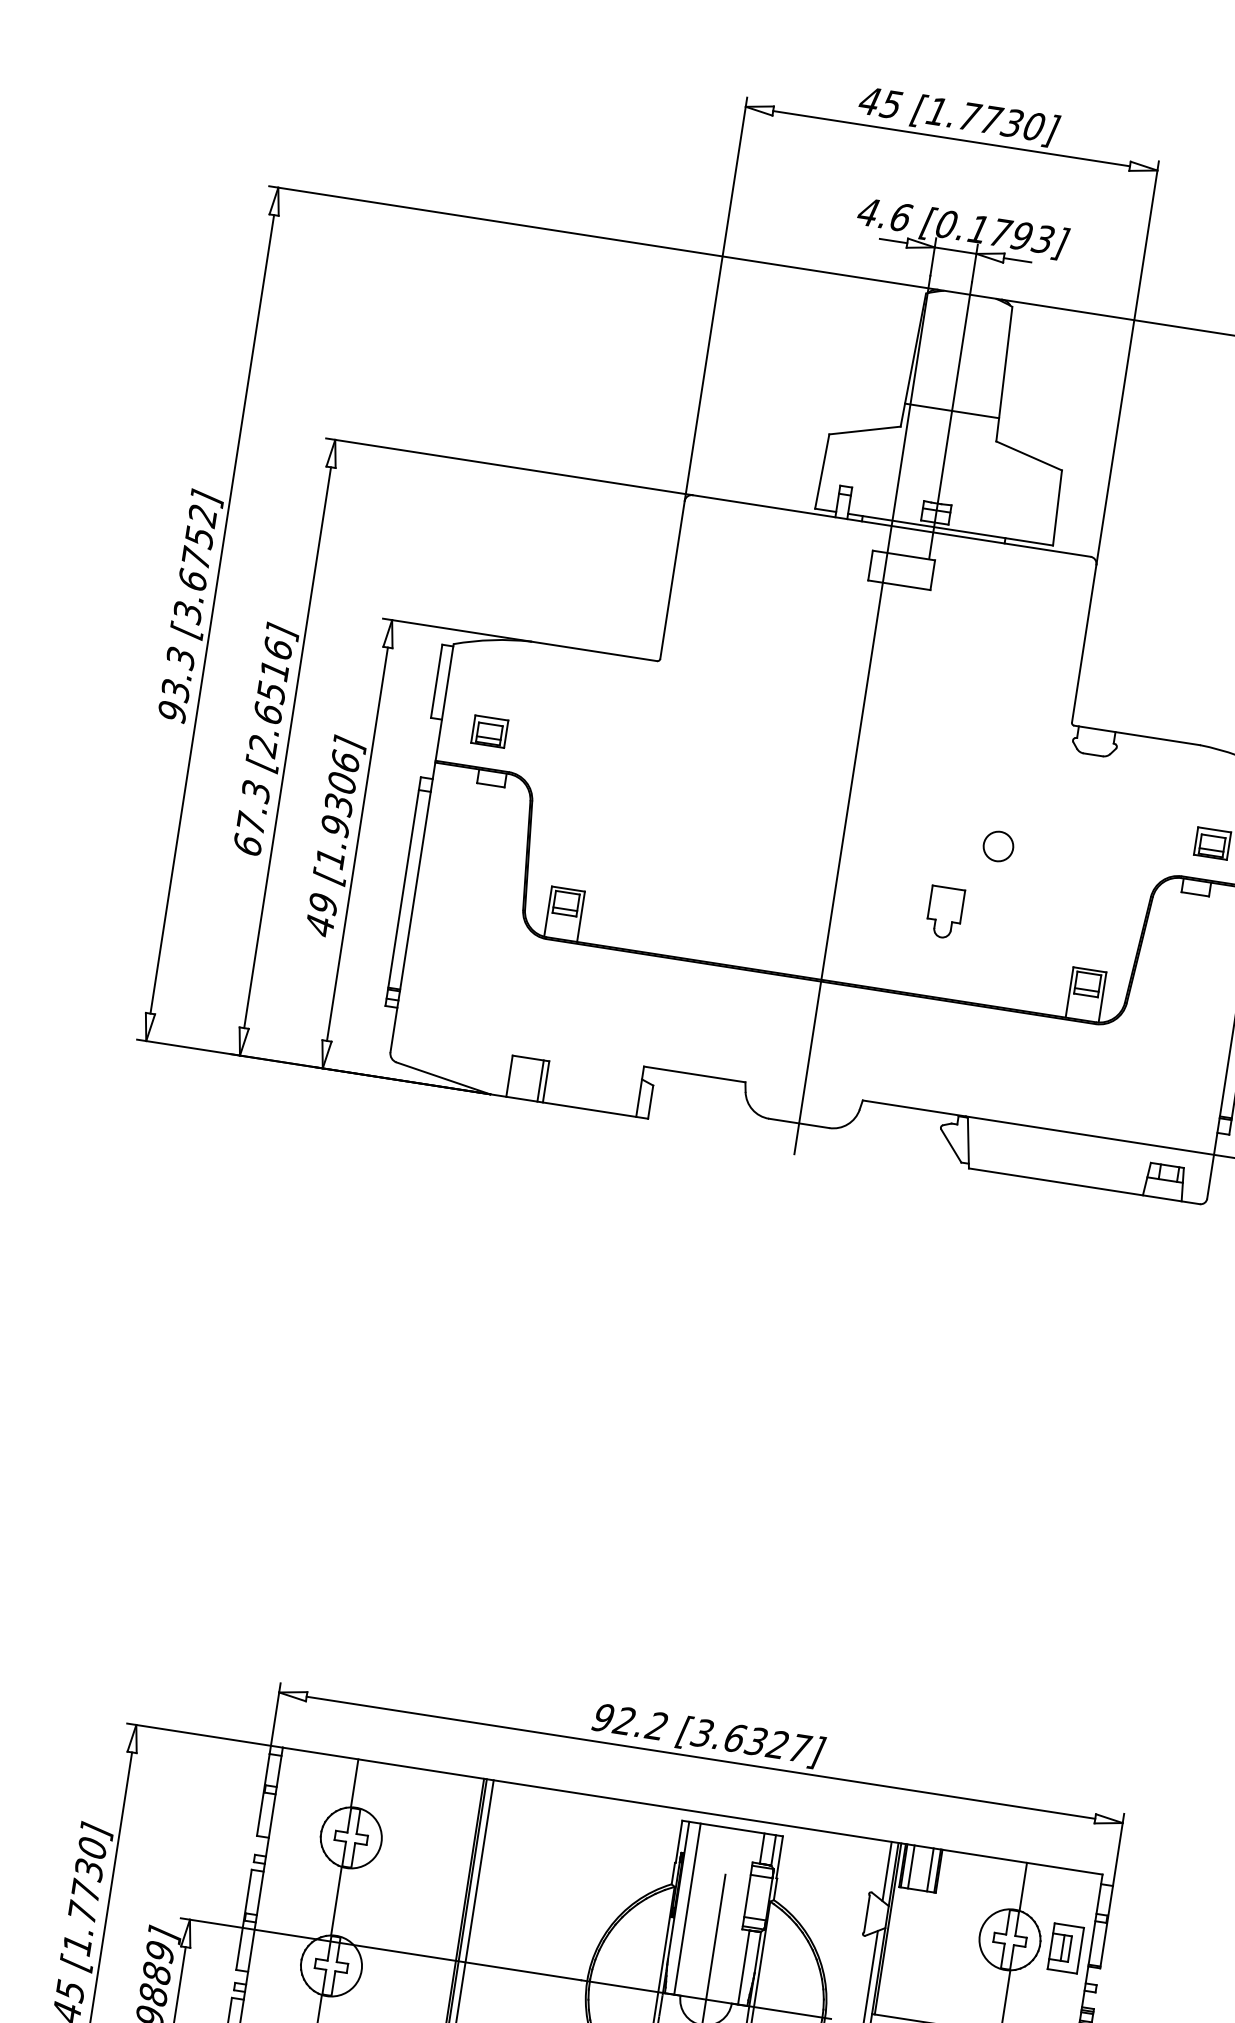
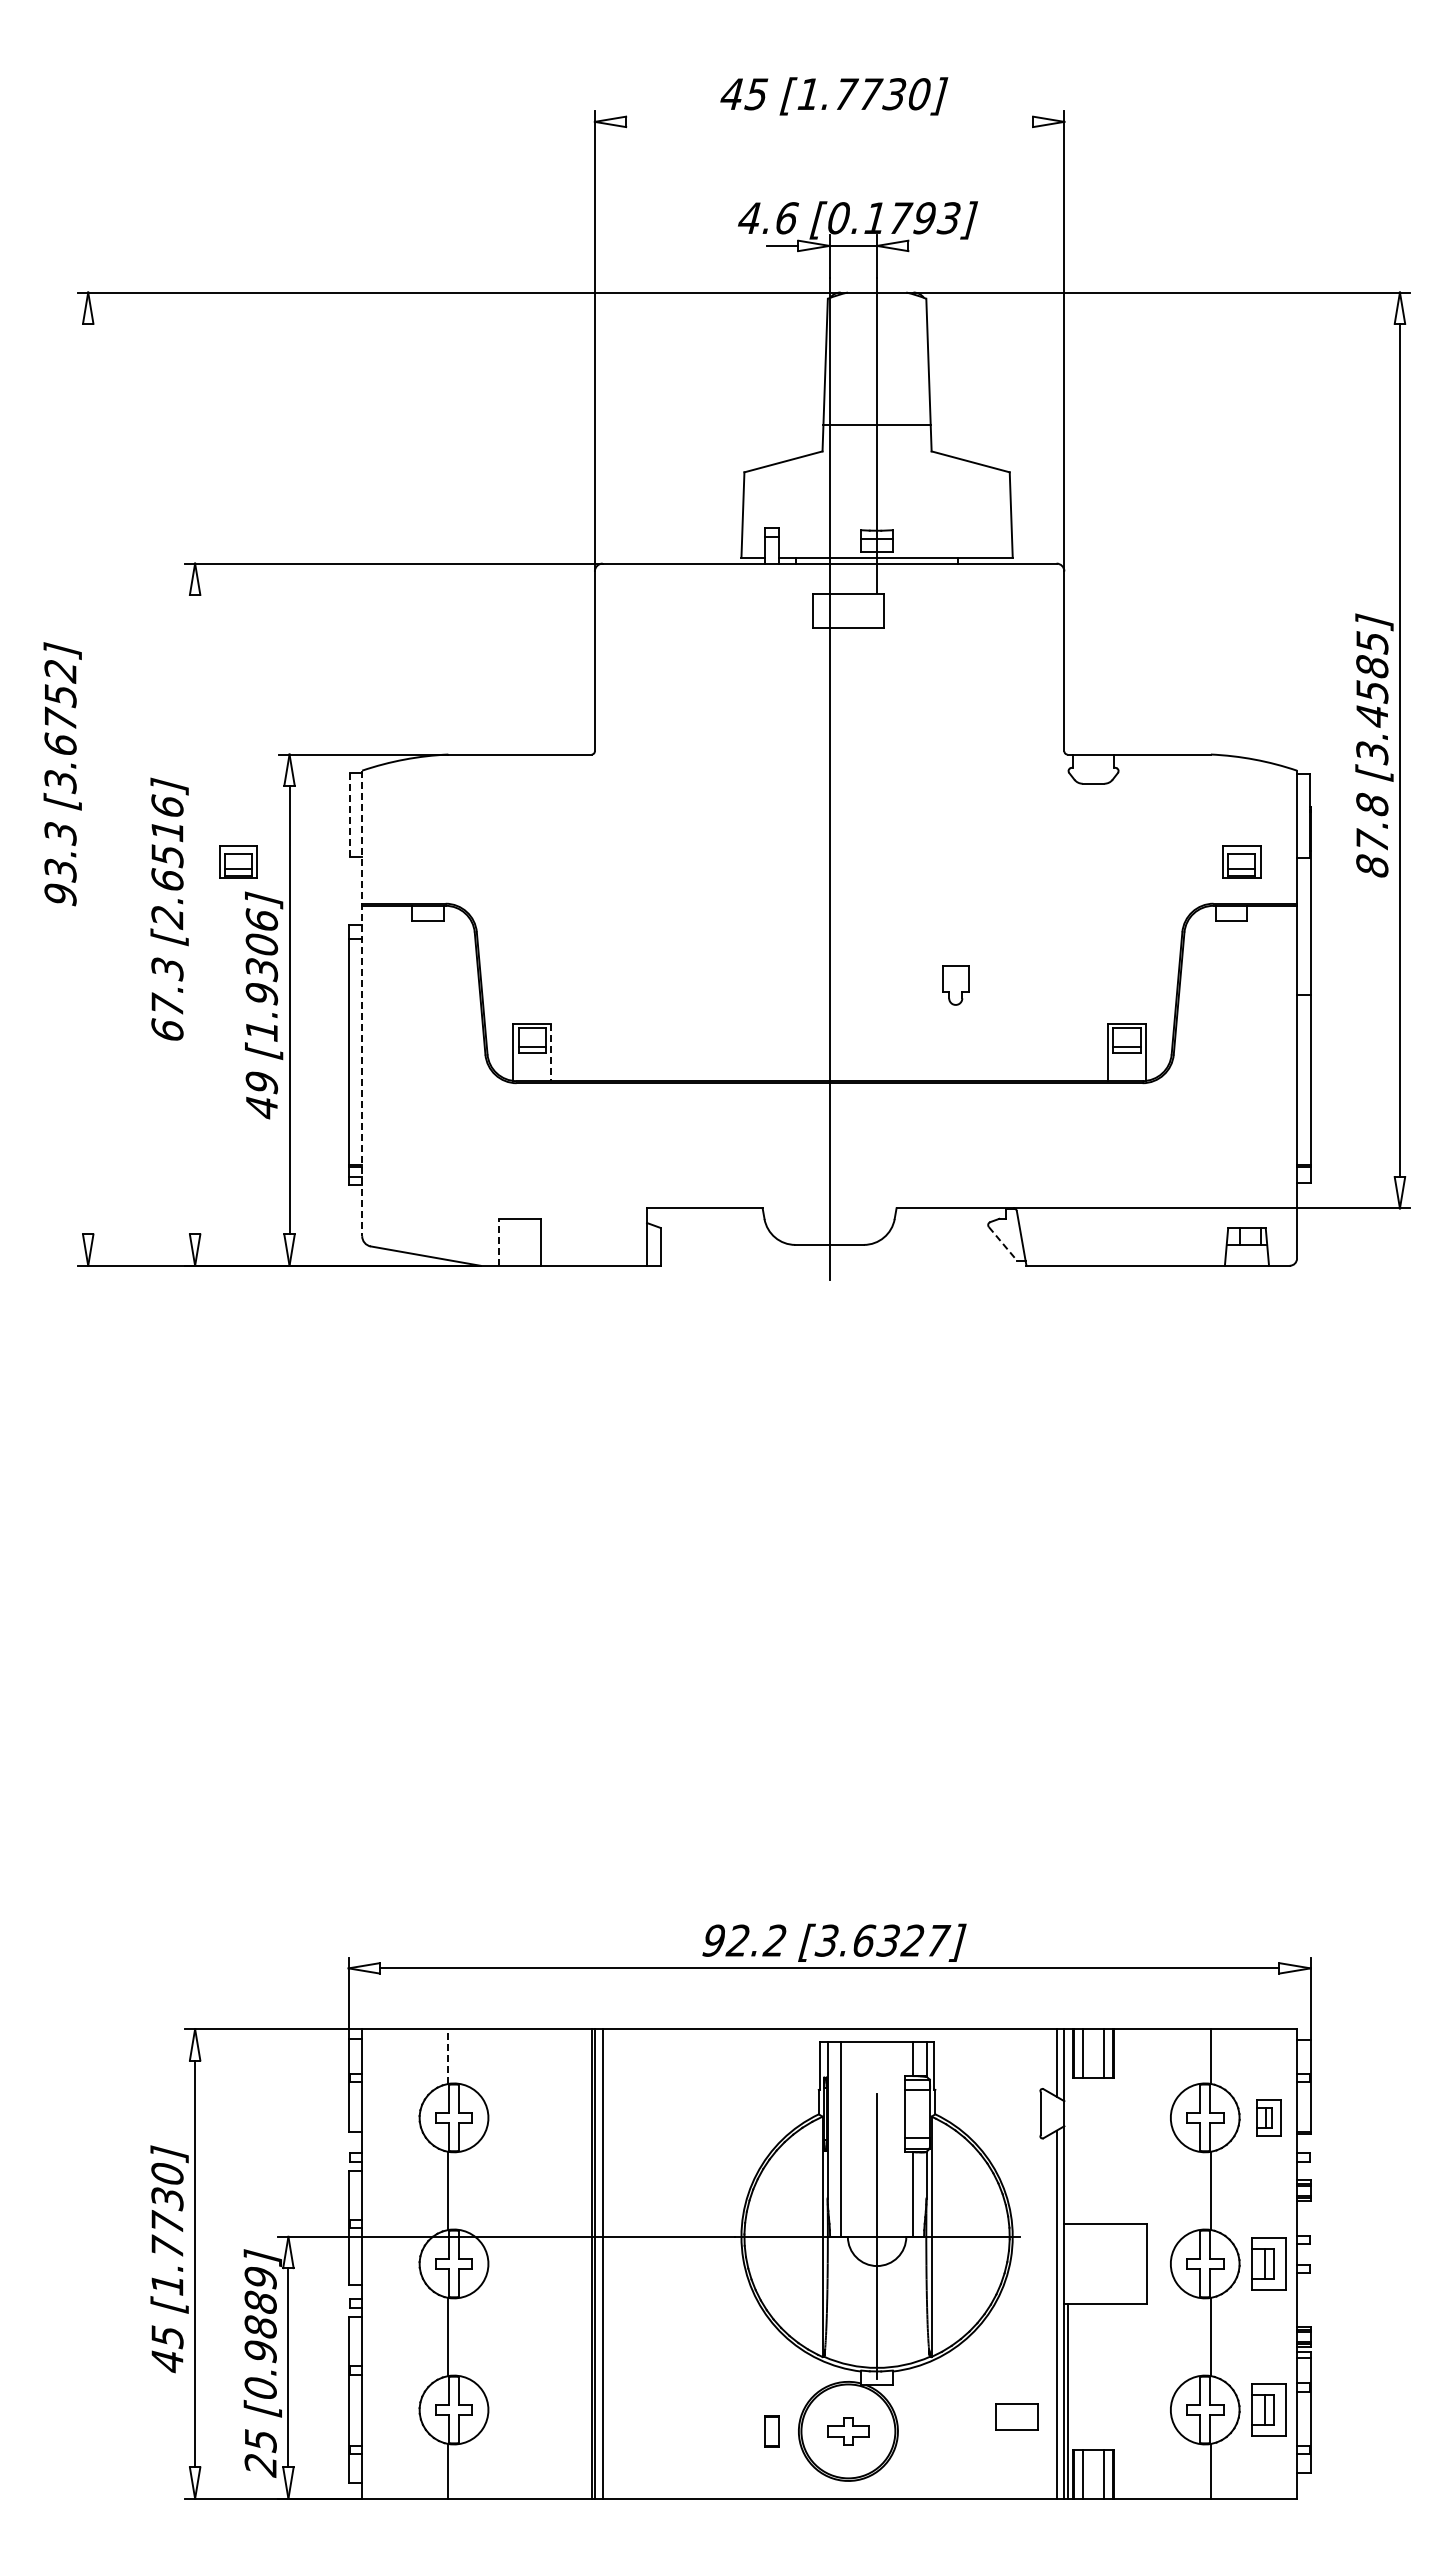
line: (951, 138) -> (829, 121), removed
line: (1017, 259) -> (923, 245), removed
line: (212, 613) -> (88, 778), removed
line: (436, 681) -> (349, 815), solid -> dashed
part: (489, 731) -> (238, 861), moved
line: (287, 747) -> (195, 914), removed
circle: (998, 845) -> (1003, 901), removed
line: (422, 848) -> (362, 1003), solid -> dashed
part: (944, 913) -> (955, 985), size x0.7
line: (581, 916) -> (551, 1052), solid -> dashed
line: (509, 1075) -> (498, 1241), solid -> dashed
line: (540, 1080) -> (534, 1241), removed
line: (950, 1145) -> (1002, 1243), solid -> dashed
line: (354, 1783) -> (448, 2056), solid -> dashed
line: (888, 1928) -> (1067, 2126), removed
part: (1065, 1948) -> (1268, 2117), size x0.7

